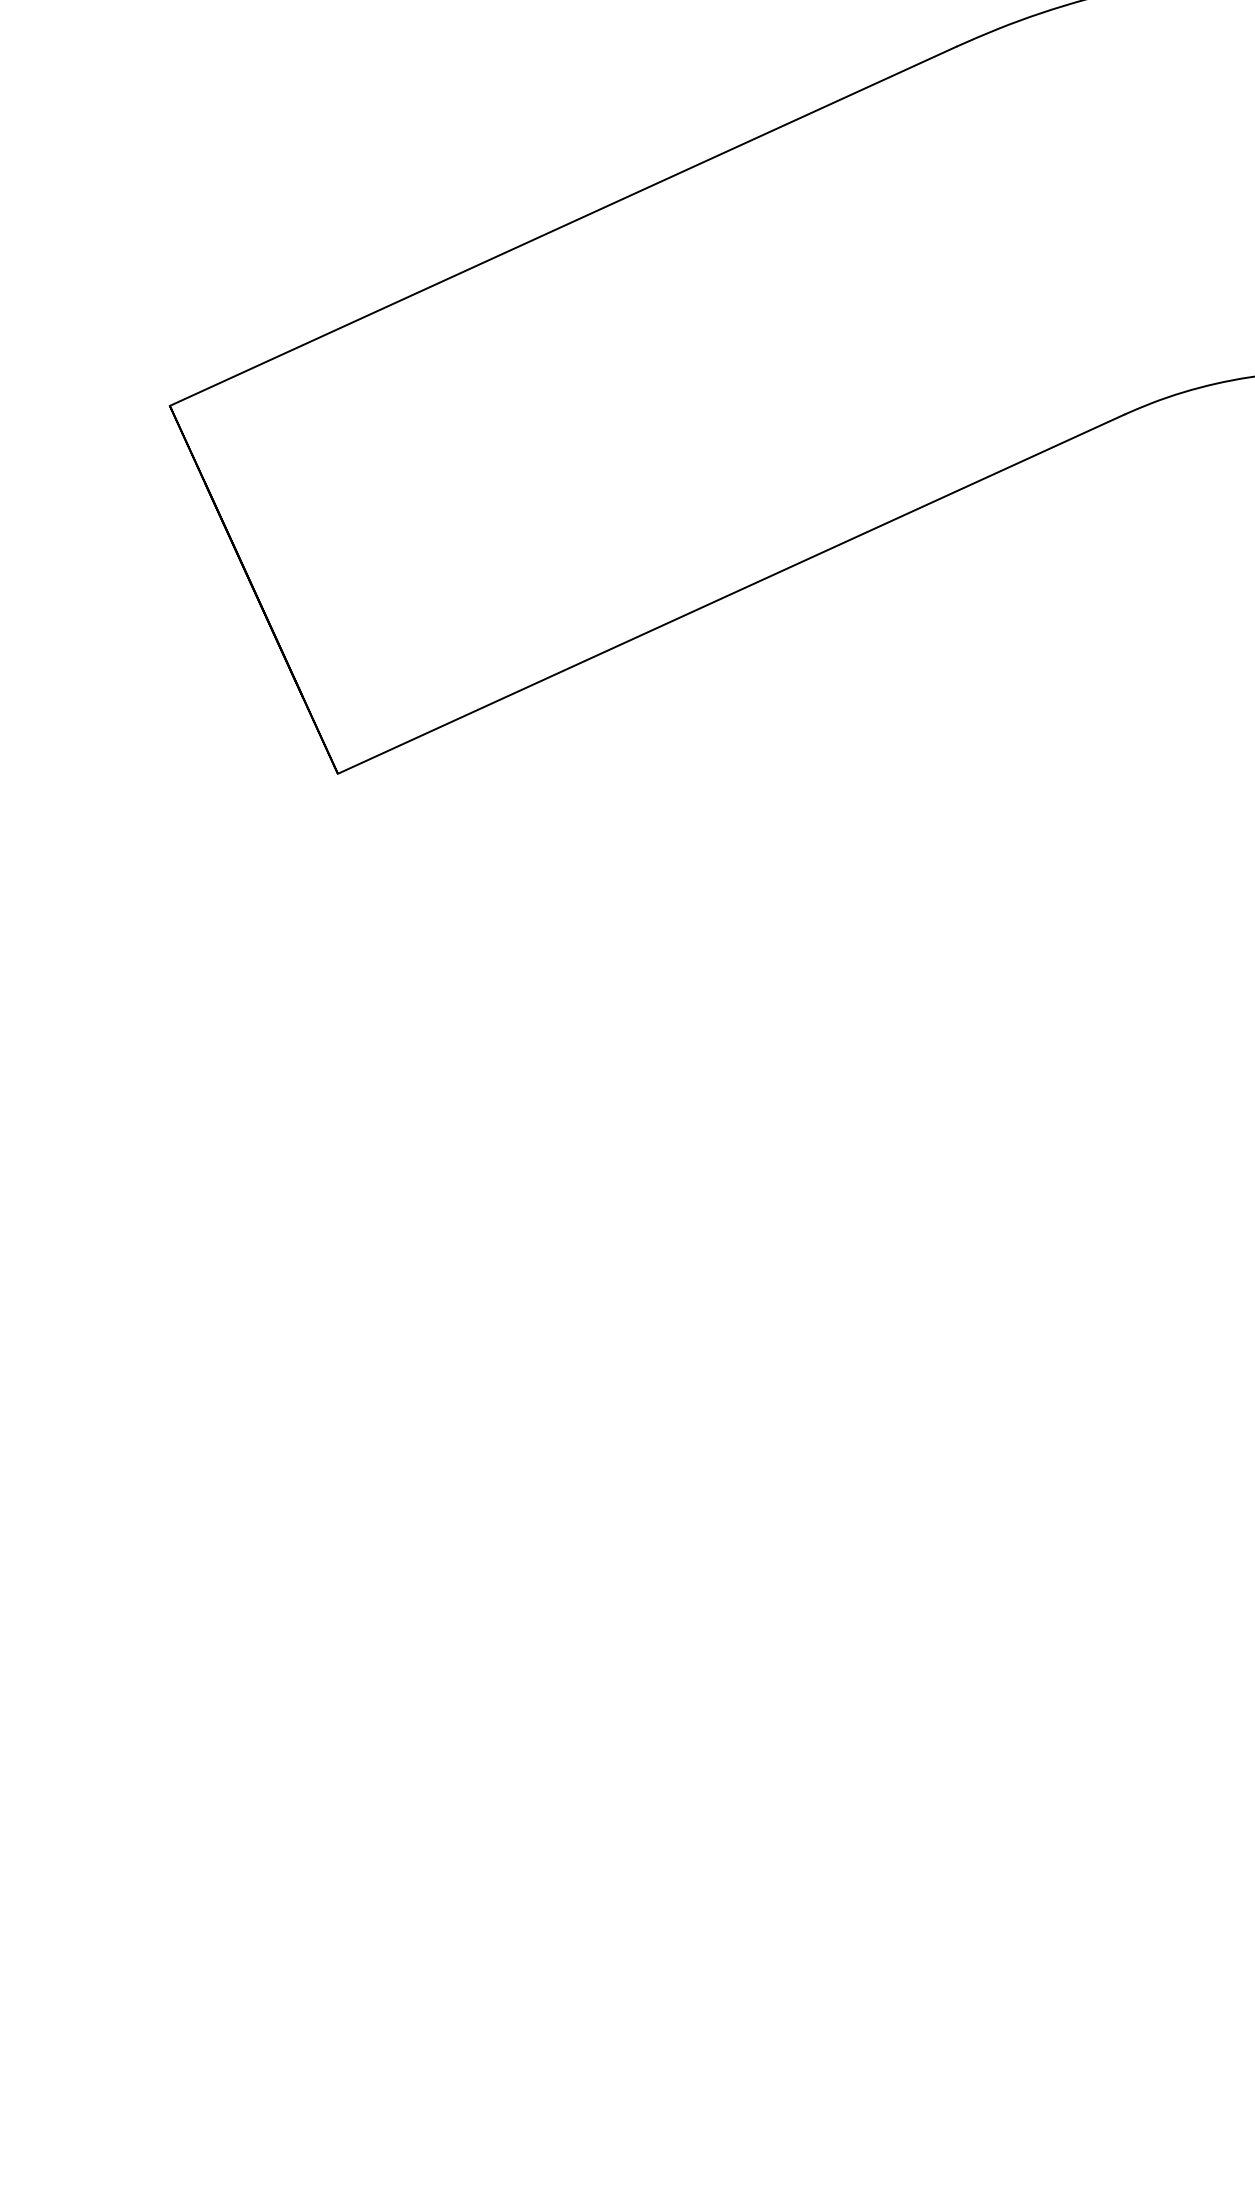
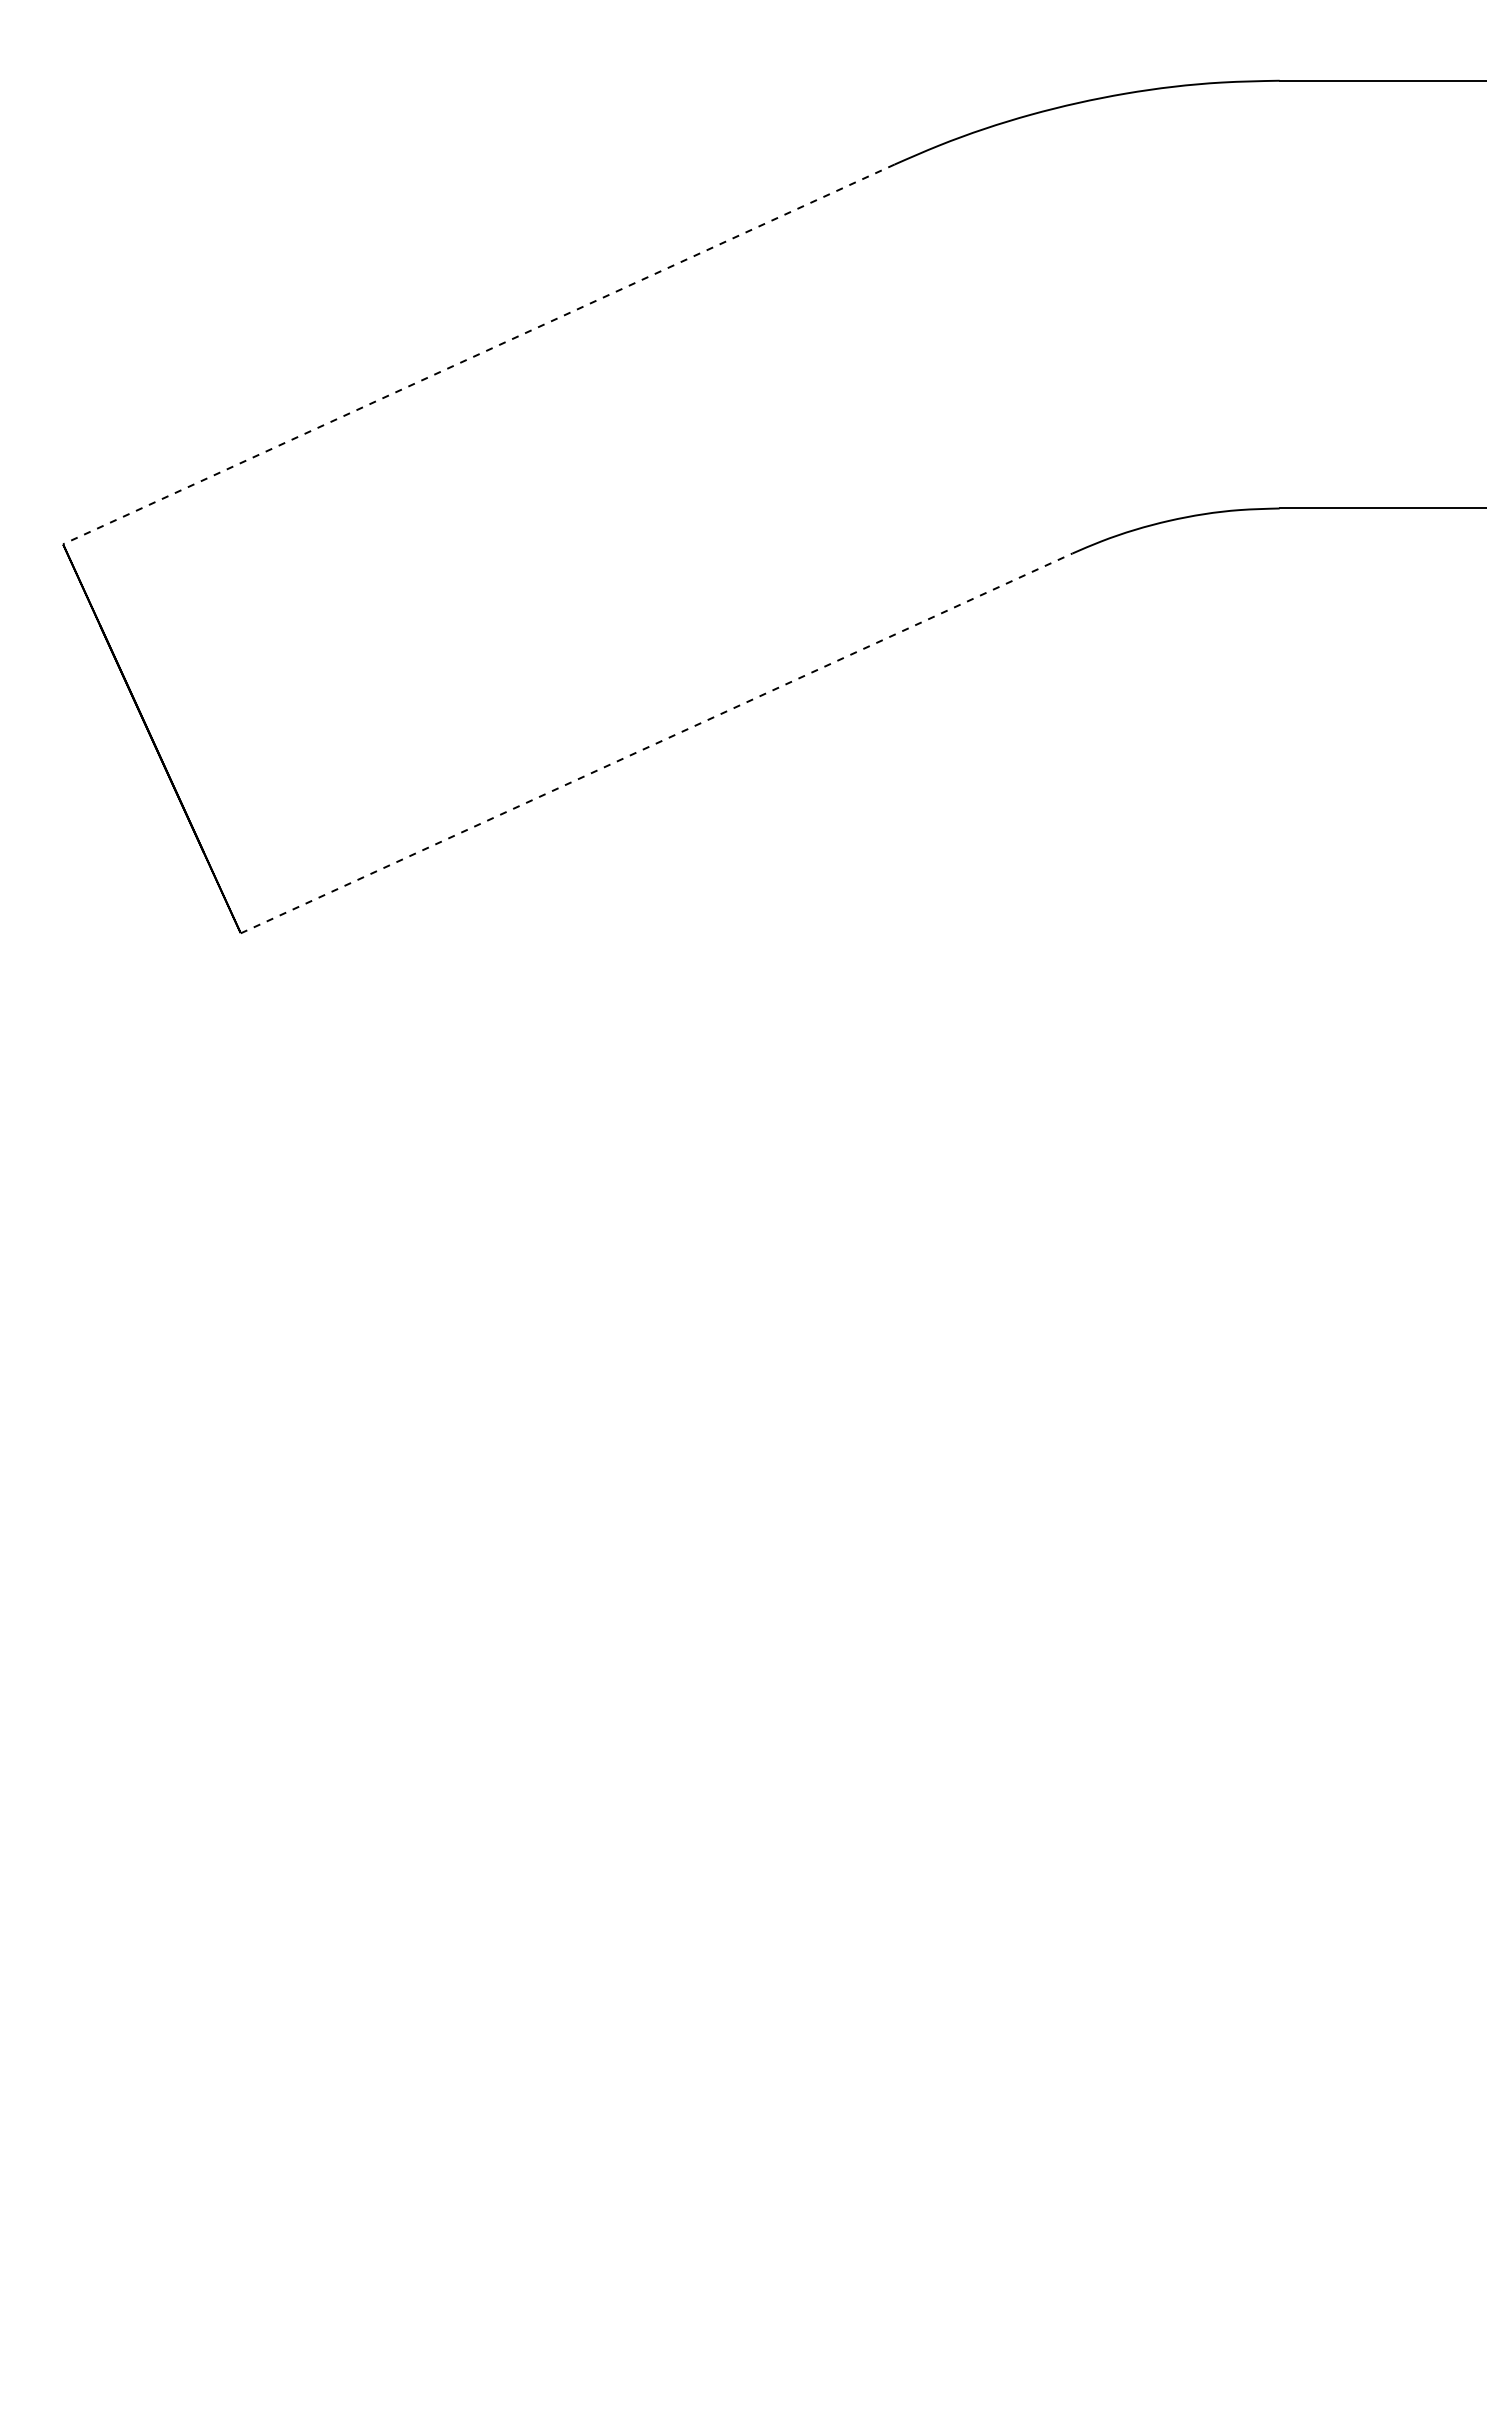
line: (562, 226) -> (478, 354), solid -> dashed
line: (731, 594) -> (657, 743), solid -> dashed

